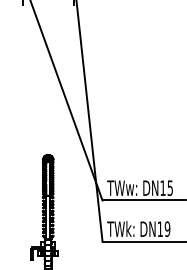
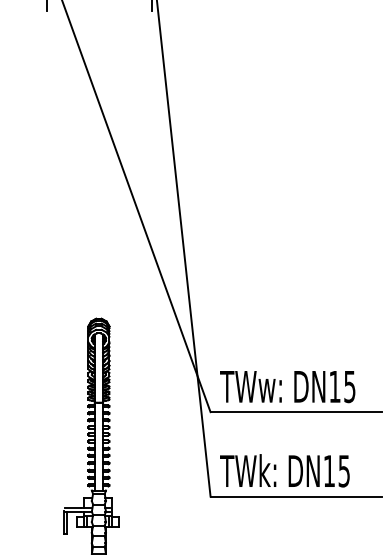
text: (167, 228) -> (344, 469), DN19 -> DN15

